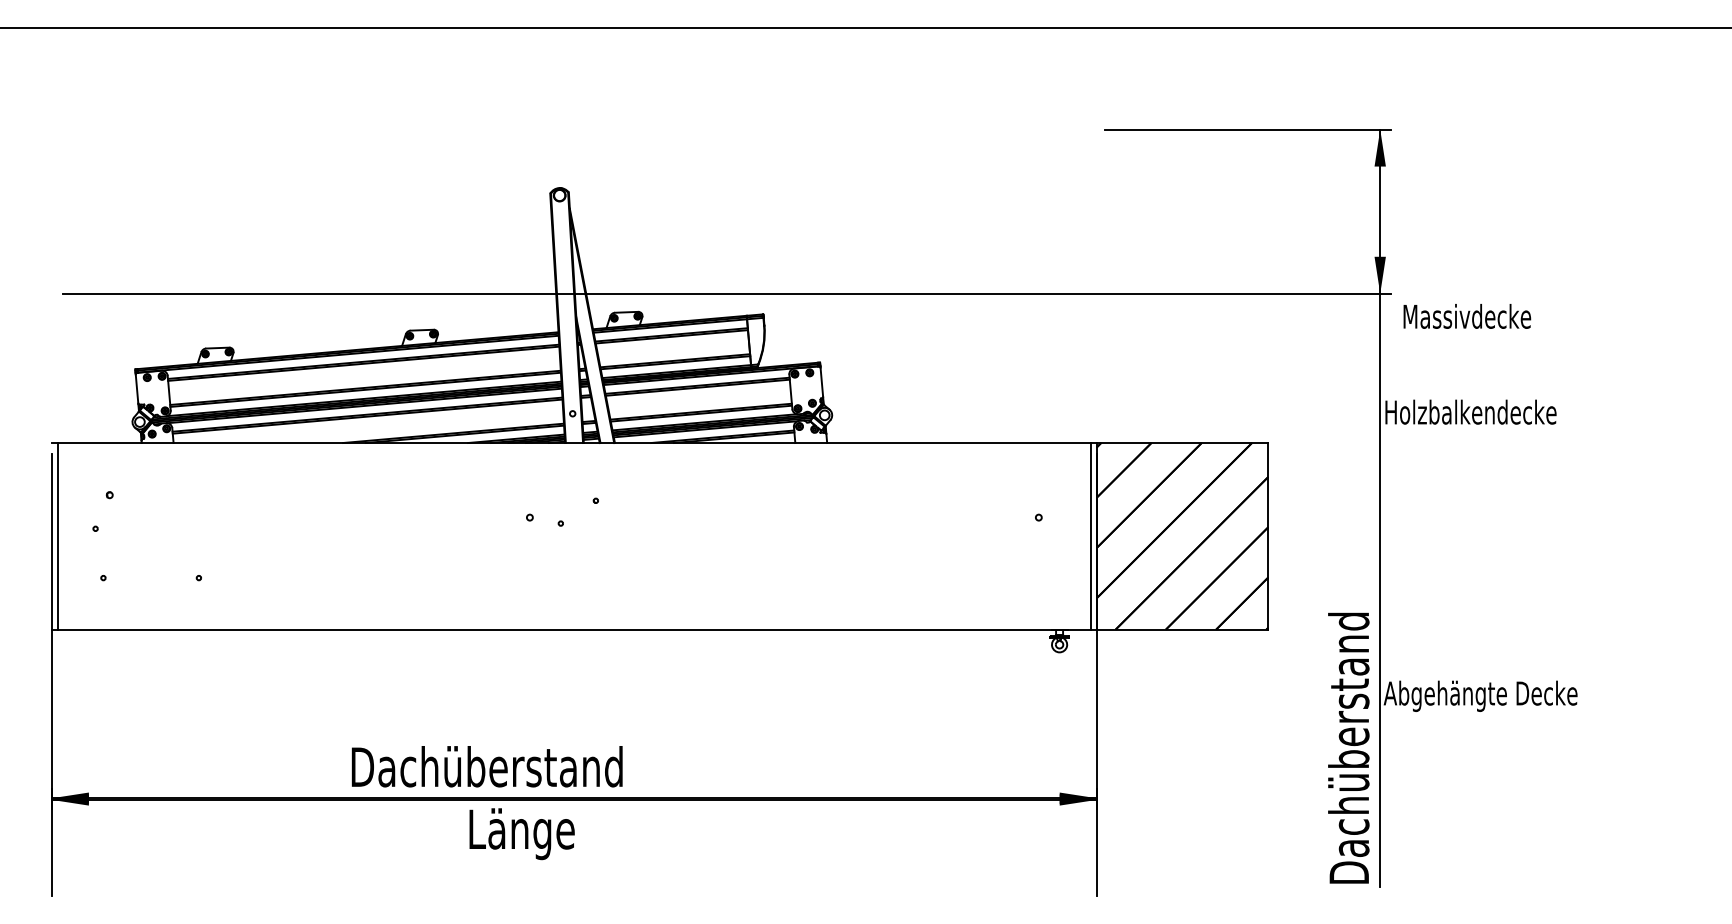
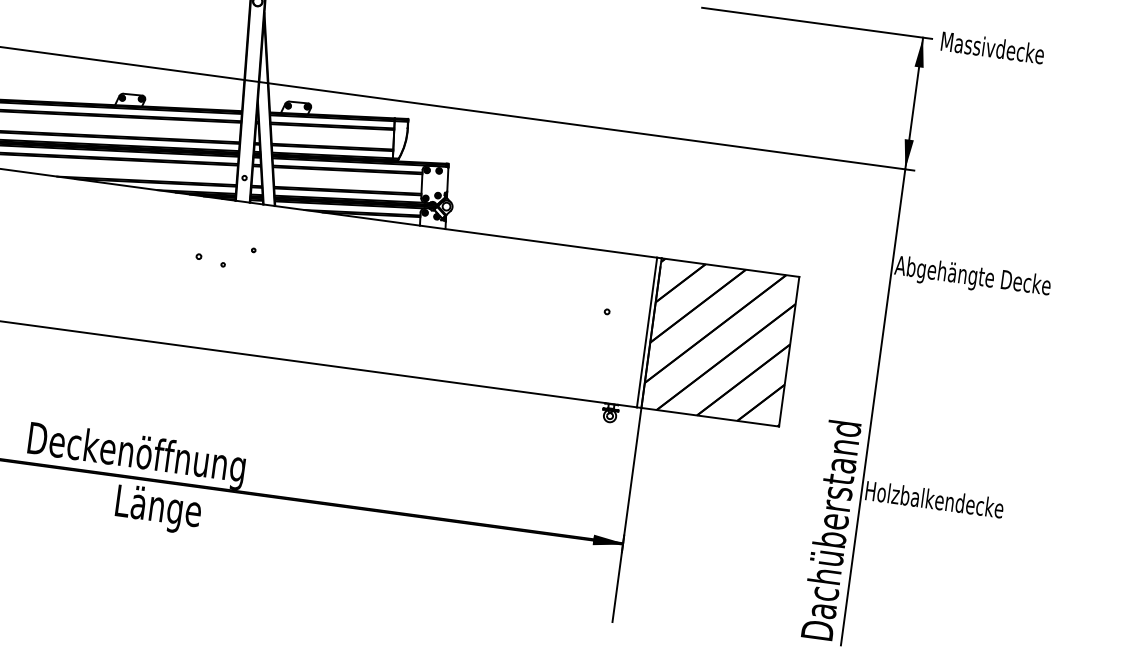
text: (1467, 316) -> (993, 47), moved
text: (1480, 414) -> (972, 277), Holzbalkendecke -> Abgehängte Decke
text: (1480, 696) -> (942, 503), Abgehängte Decke -> Holzbalkendecke
text: (500, 771) -> (147, 457), Dachüberstand -> Deckenöffnung

